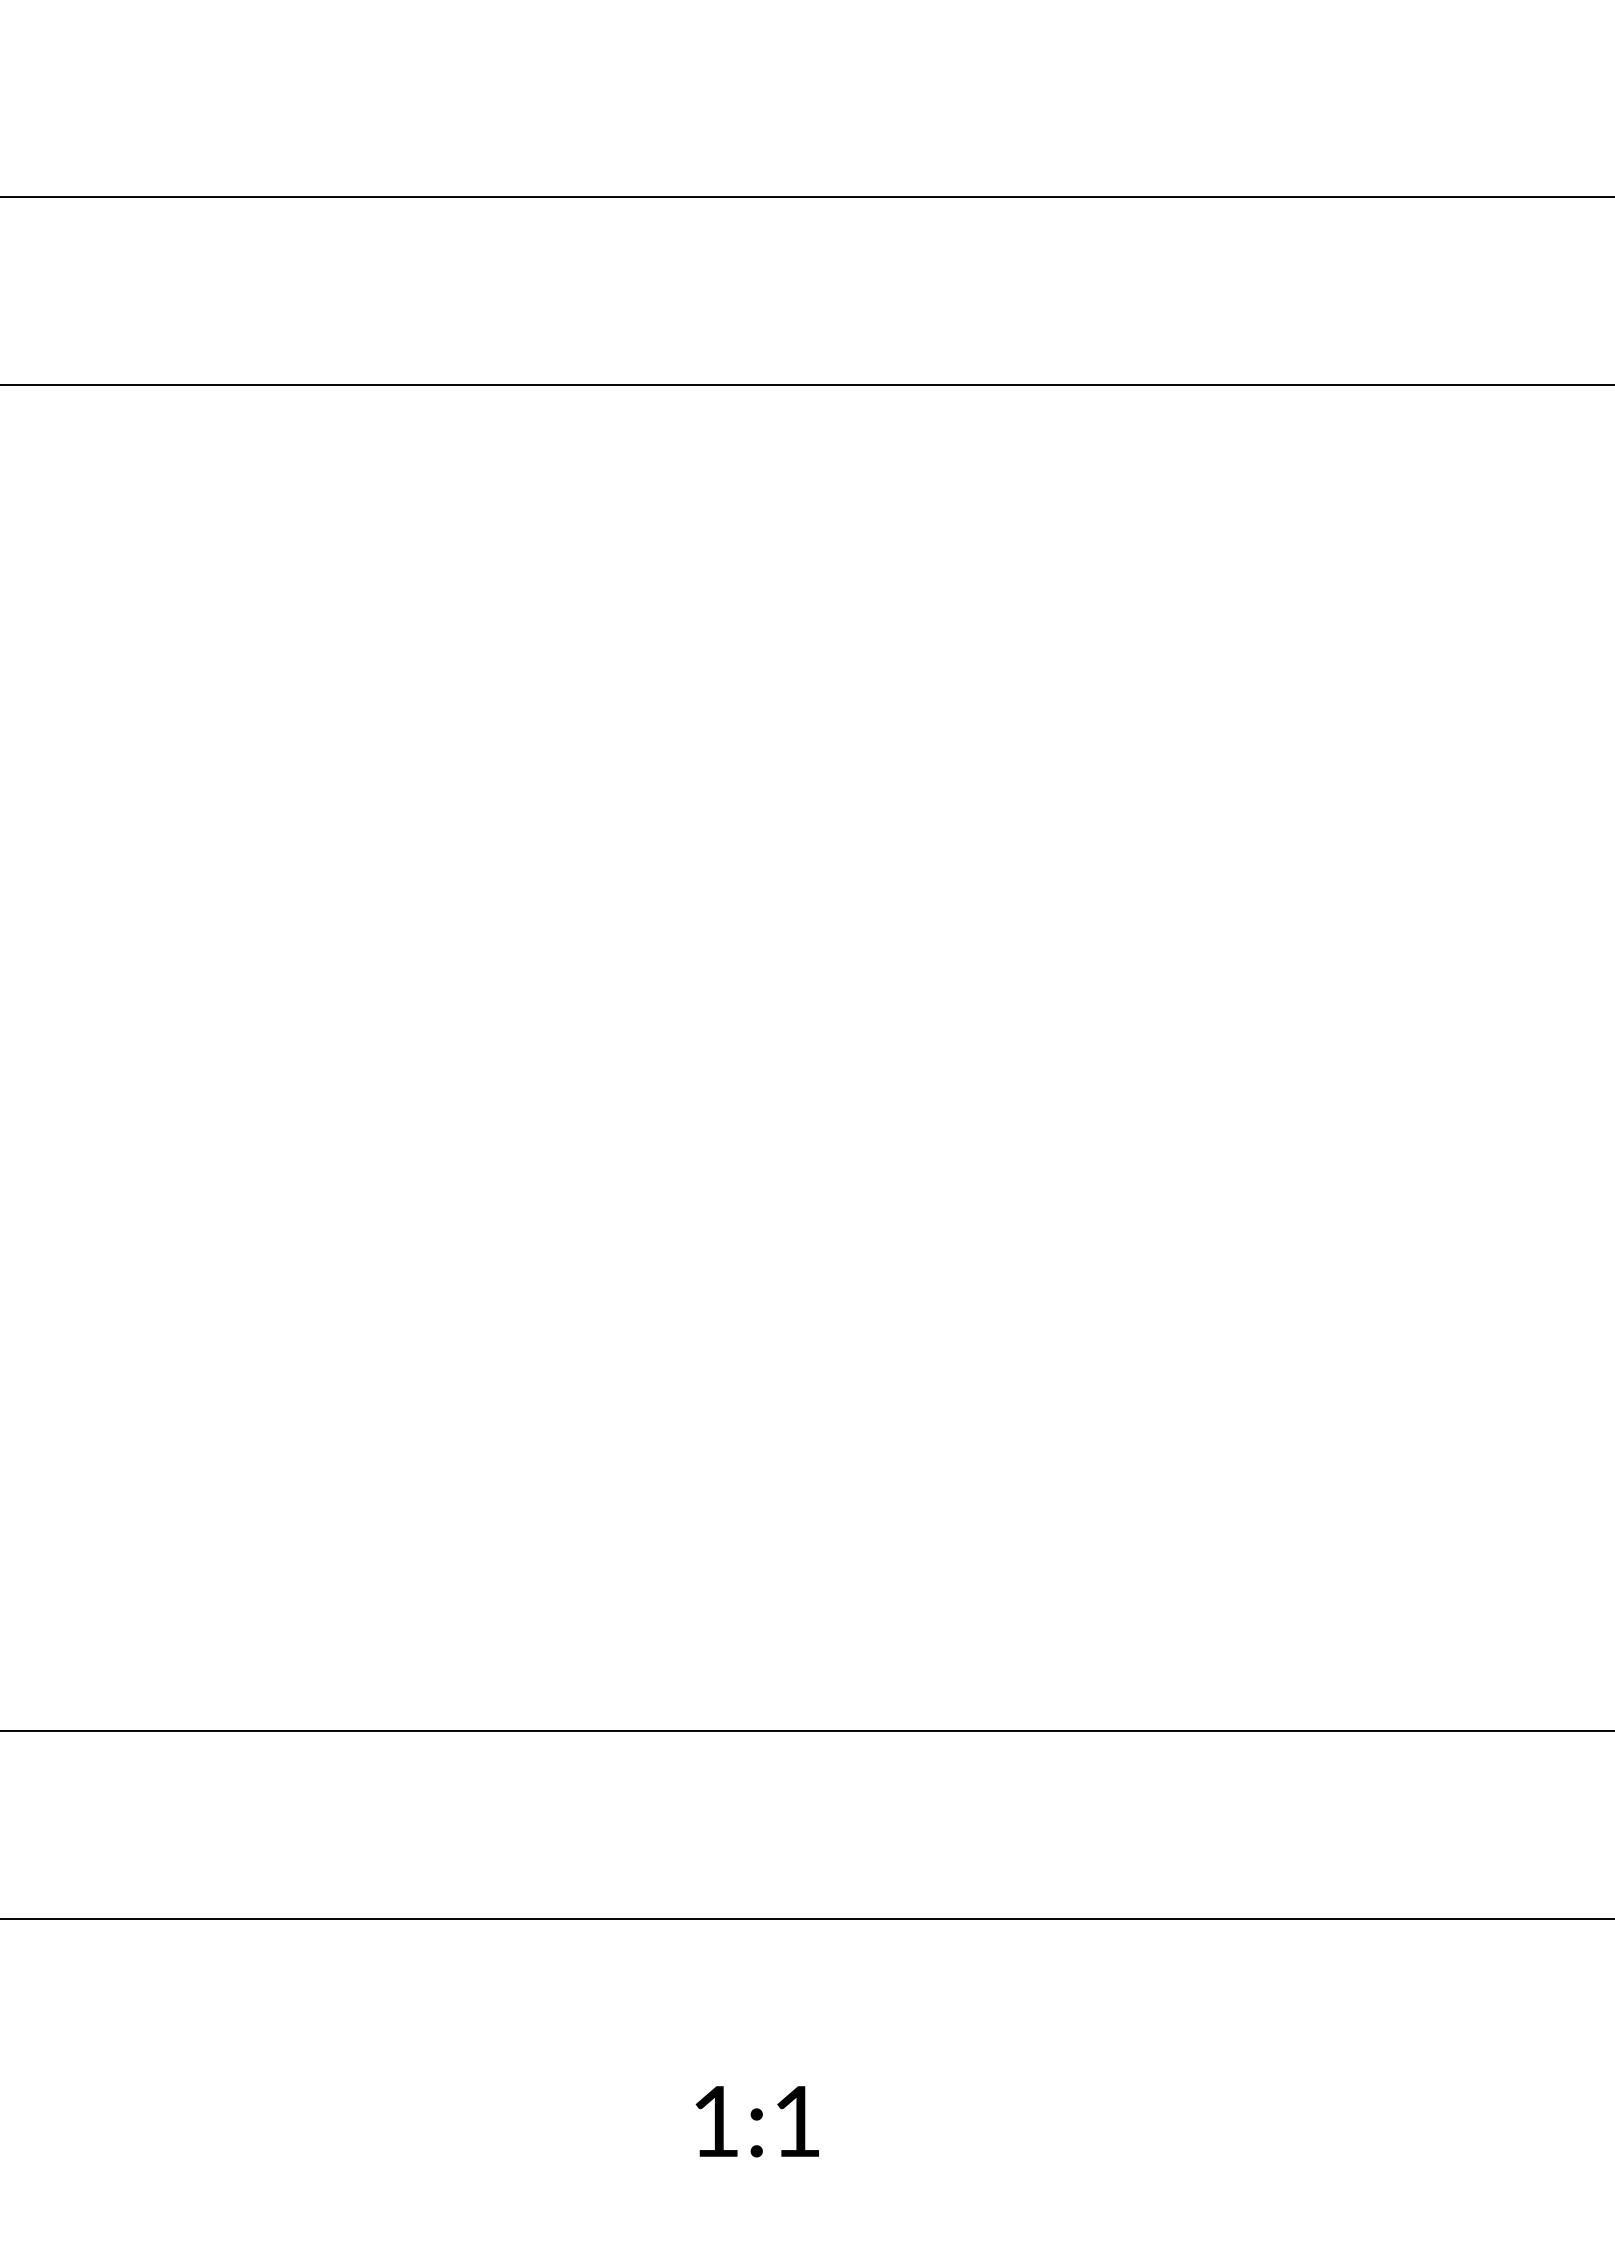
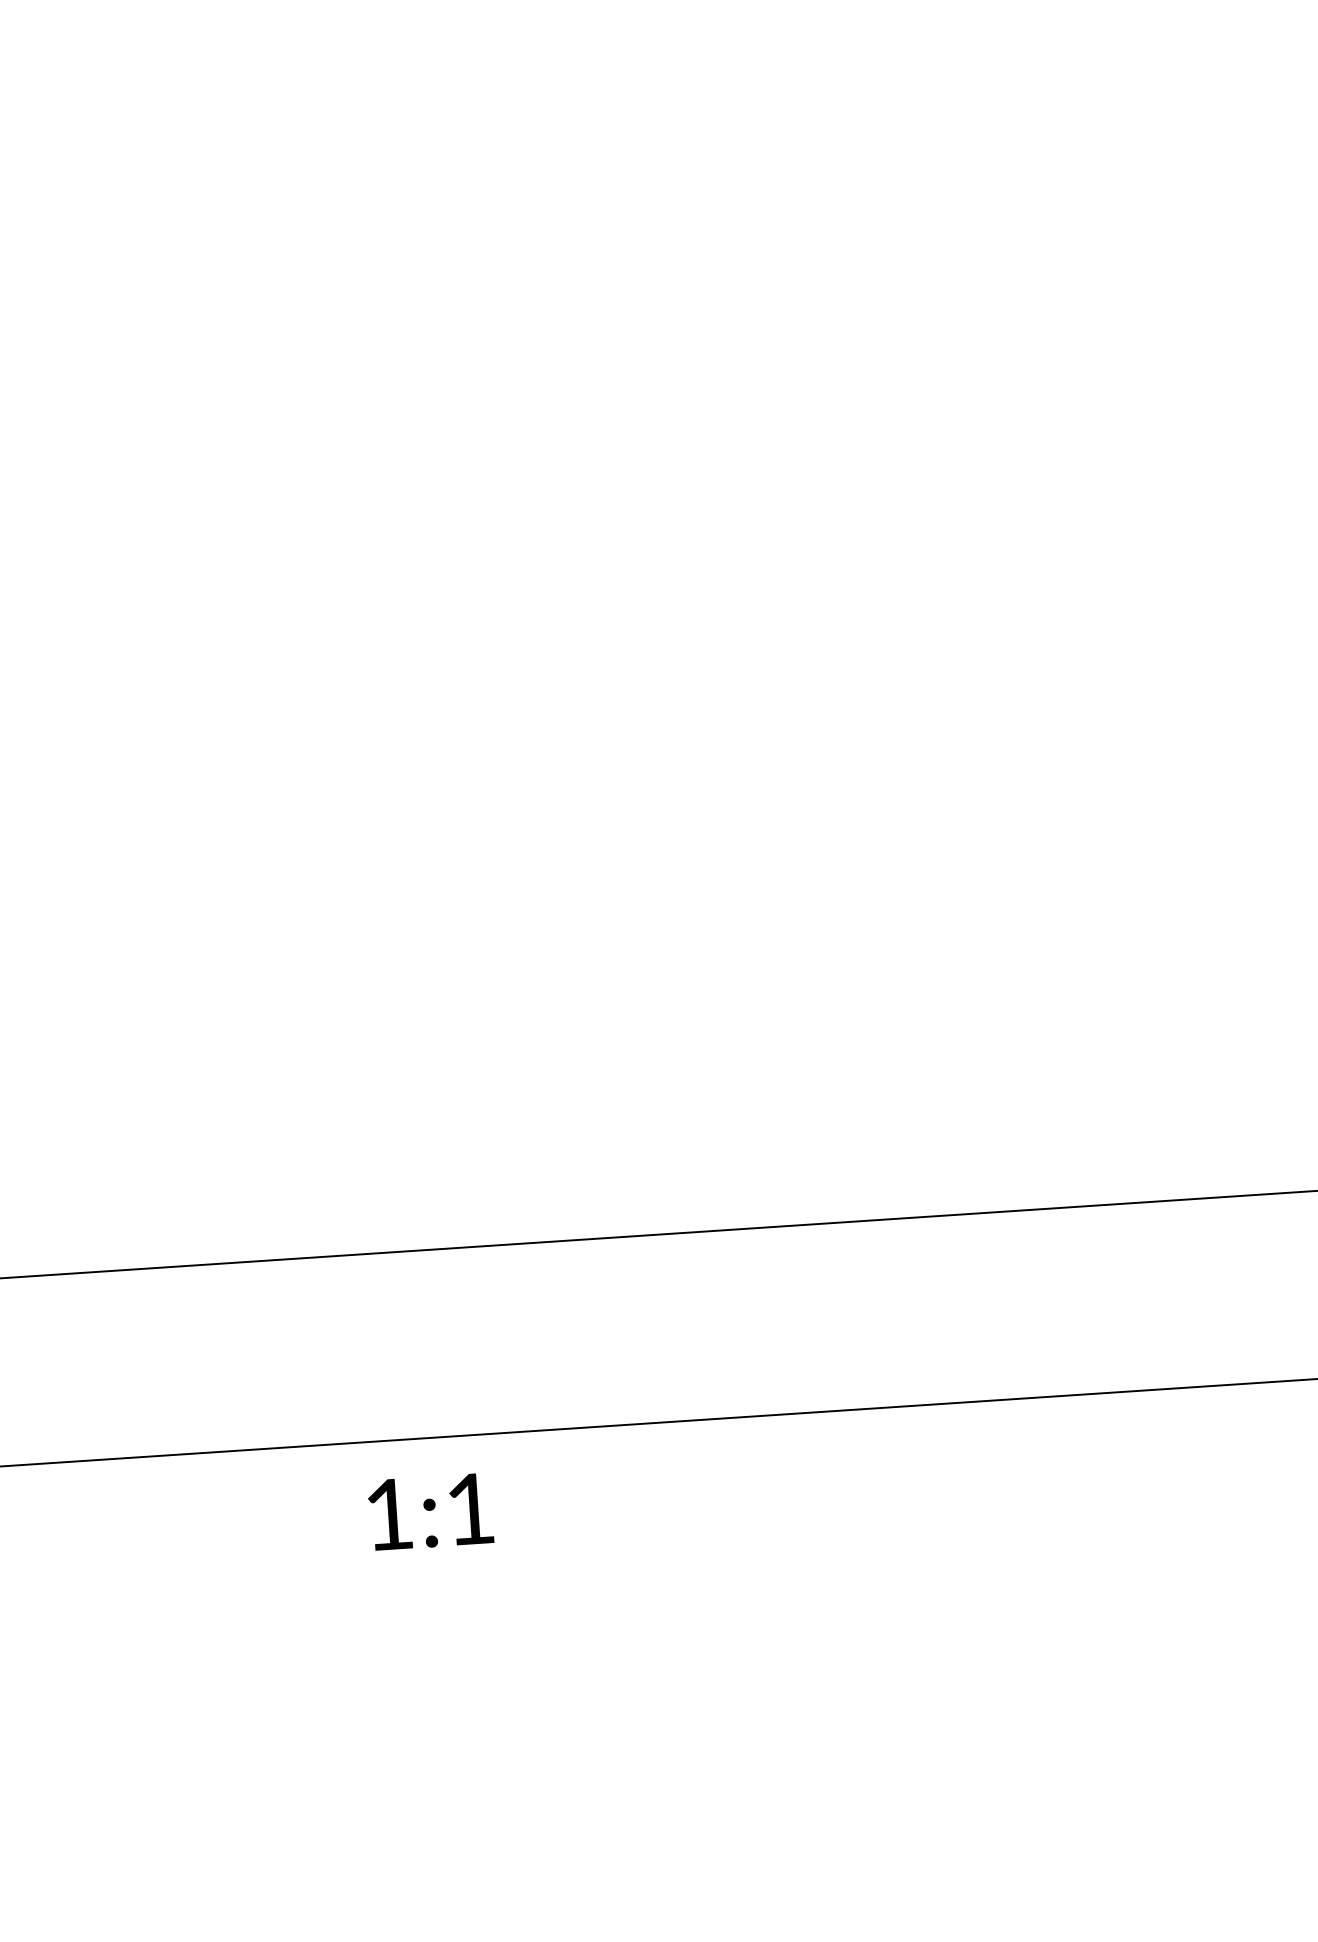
text: (756, 2121) -> (429, 1511), moved

